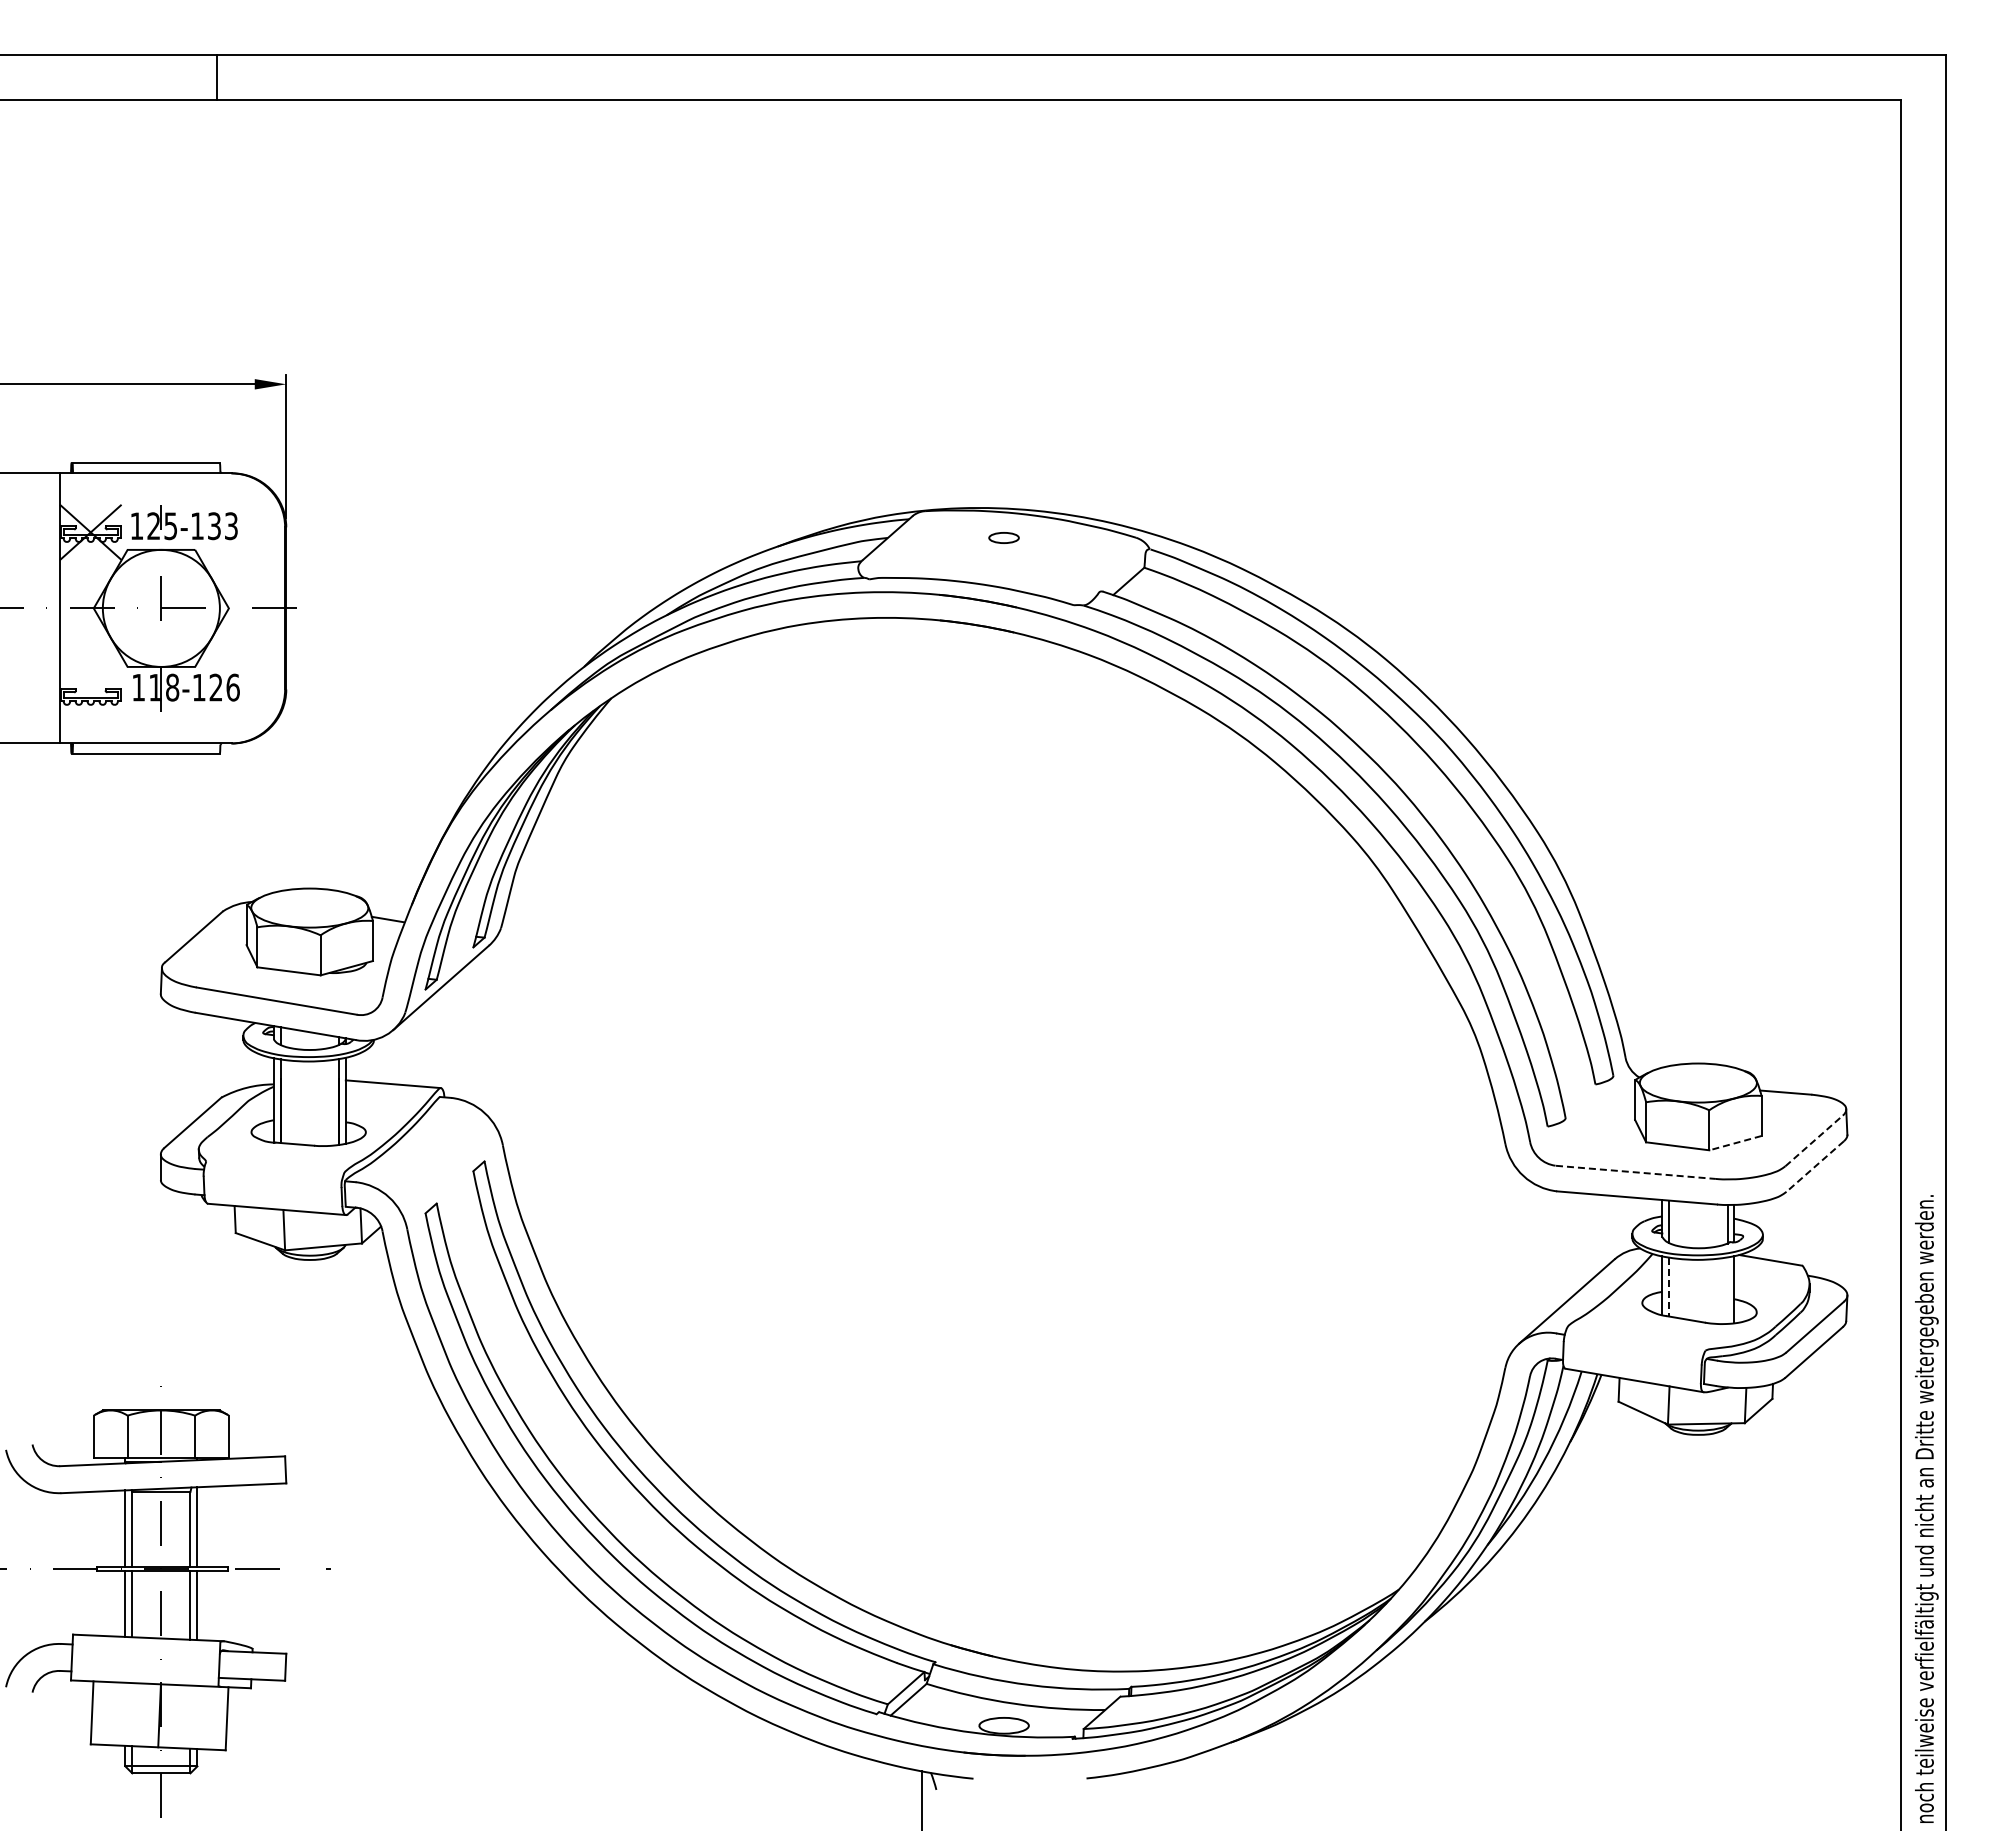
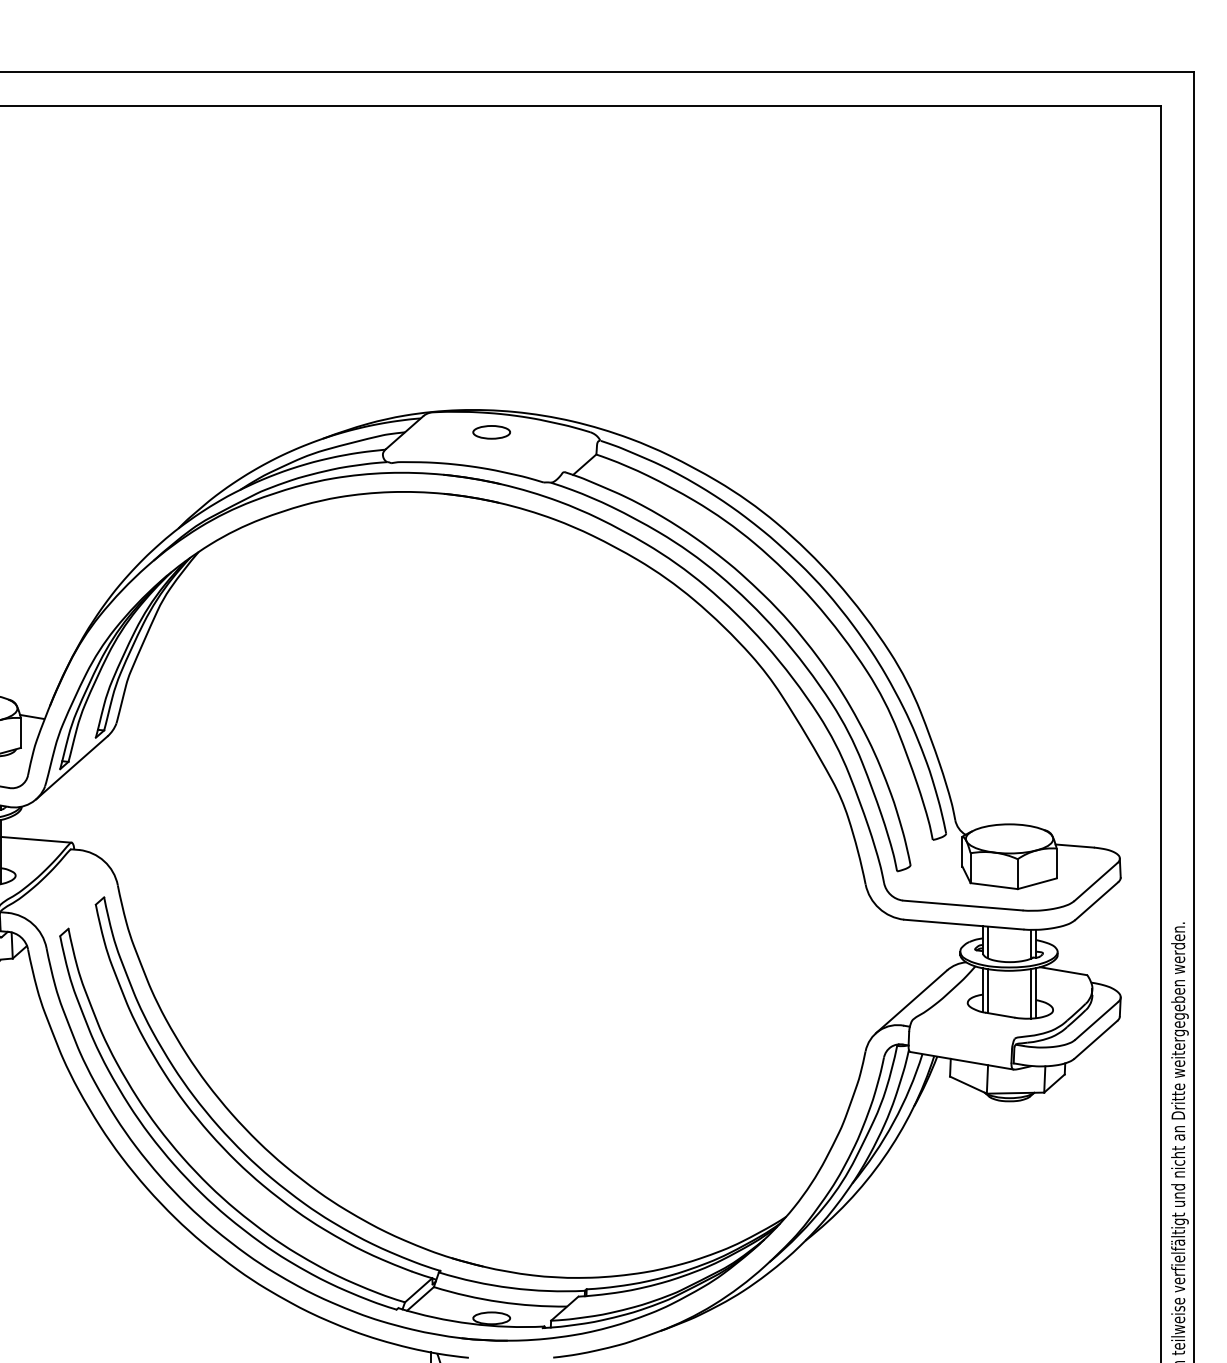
part: (1003, 537) -> (491, 431), size x1.67
line: (1814, 1140) -> (1096, 881), dashed -> solid
line: (1735, 1143) -> (1037, 884), dashed -> solid
line: (1814, 1166) -> (1096, 901), dashed -> solid
line: (1636, 1172) -> (963, 905), dashed -> solid
line: (1669, 1287) -> (988, 991), dashed -> solid
line: (1727, 1290) -> (1031, 993), added

